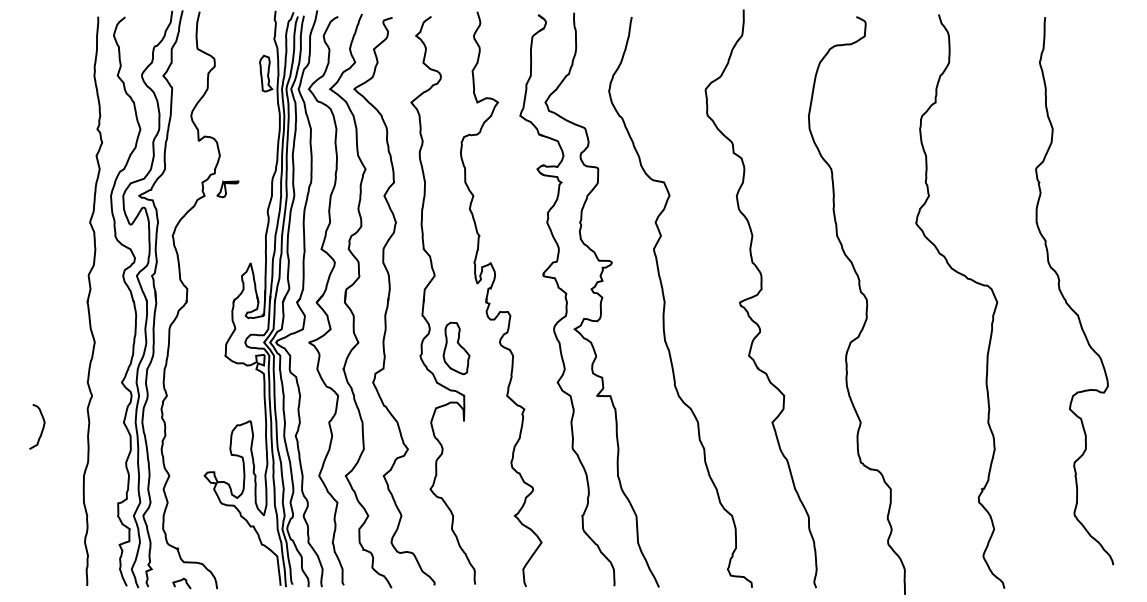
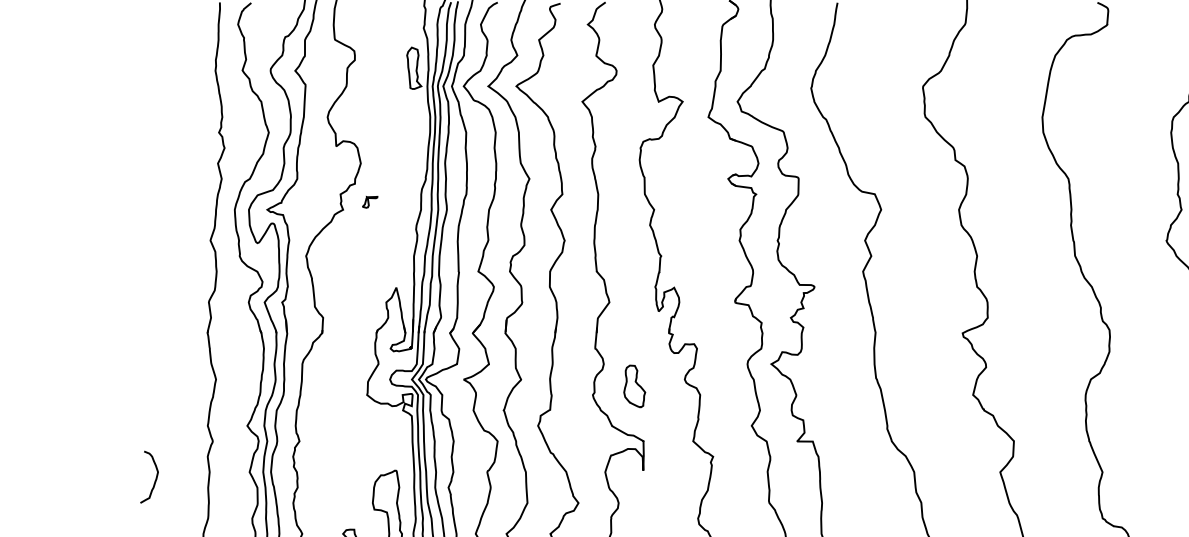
part: (227, 189) -> (369, 202), size x0.6
part: (456, 348) -> (634, 386), size x0.7

